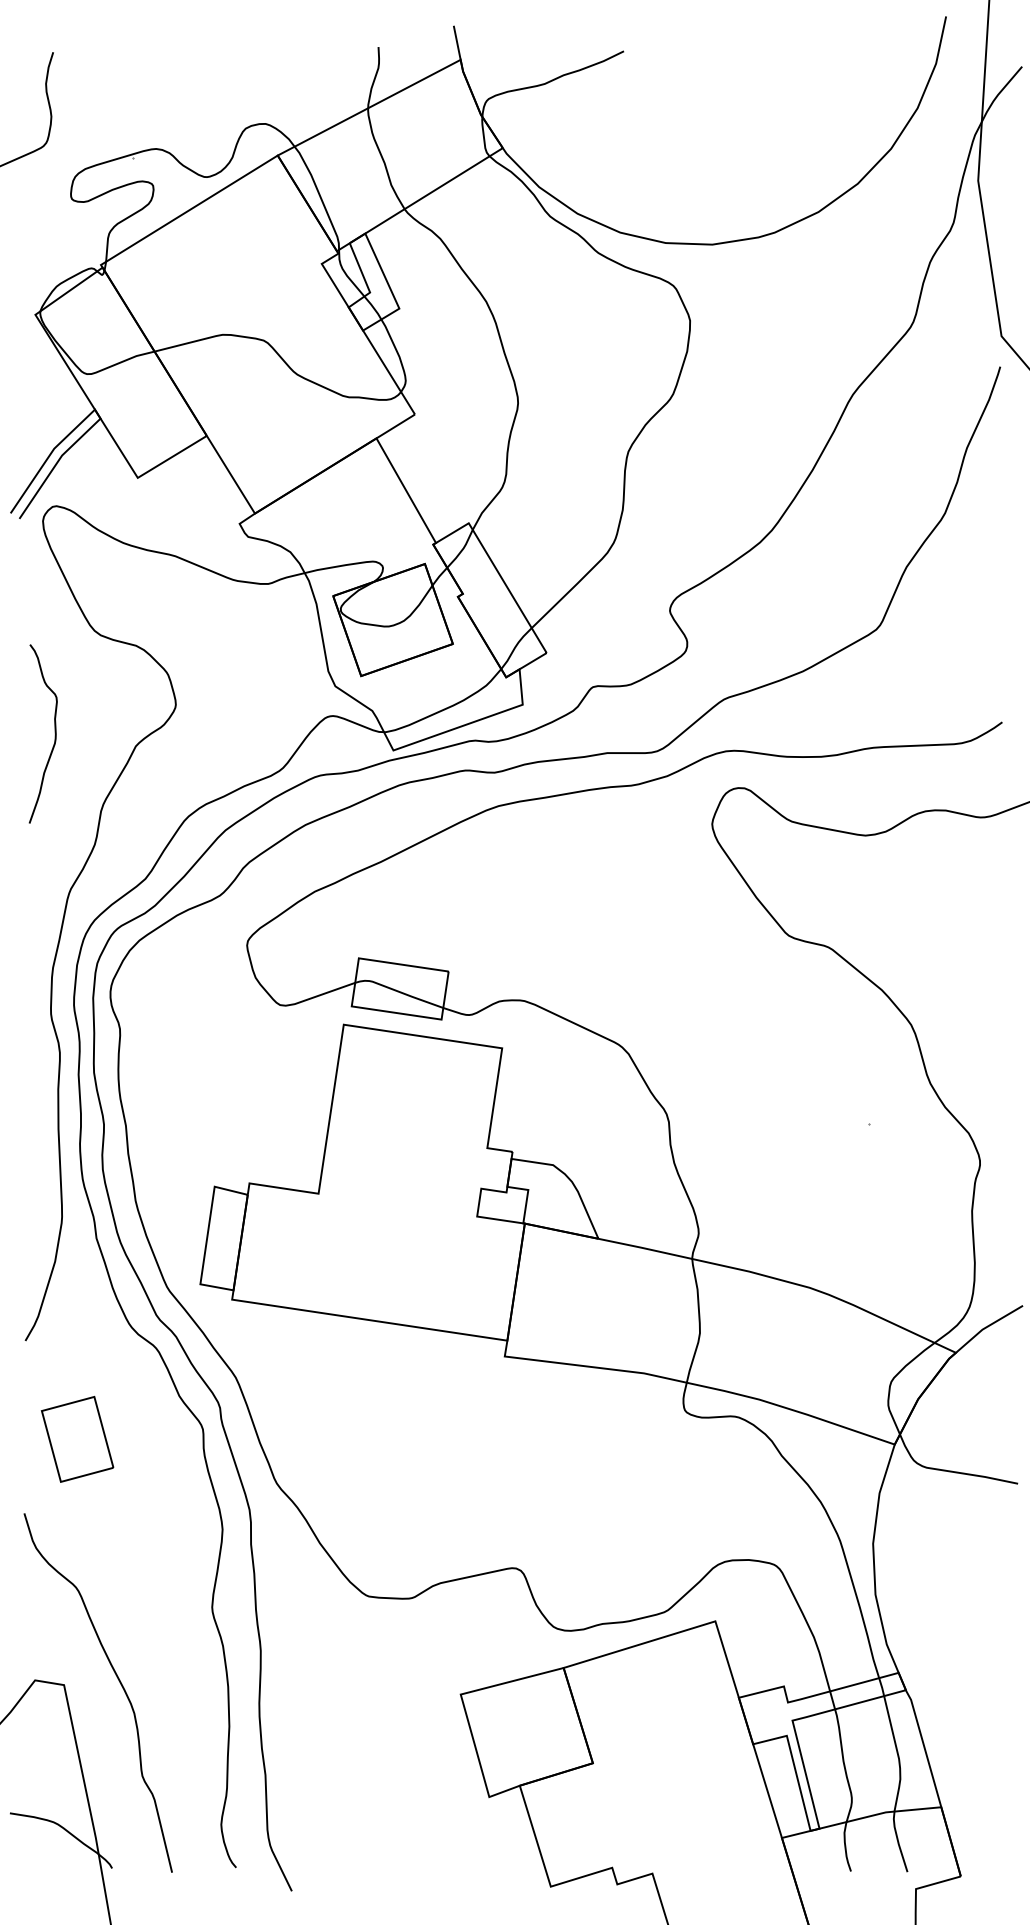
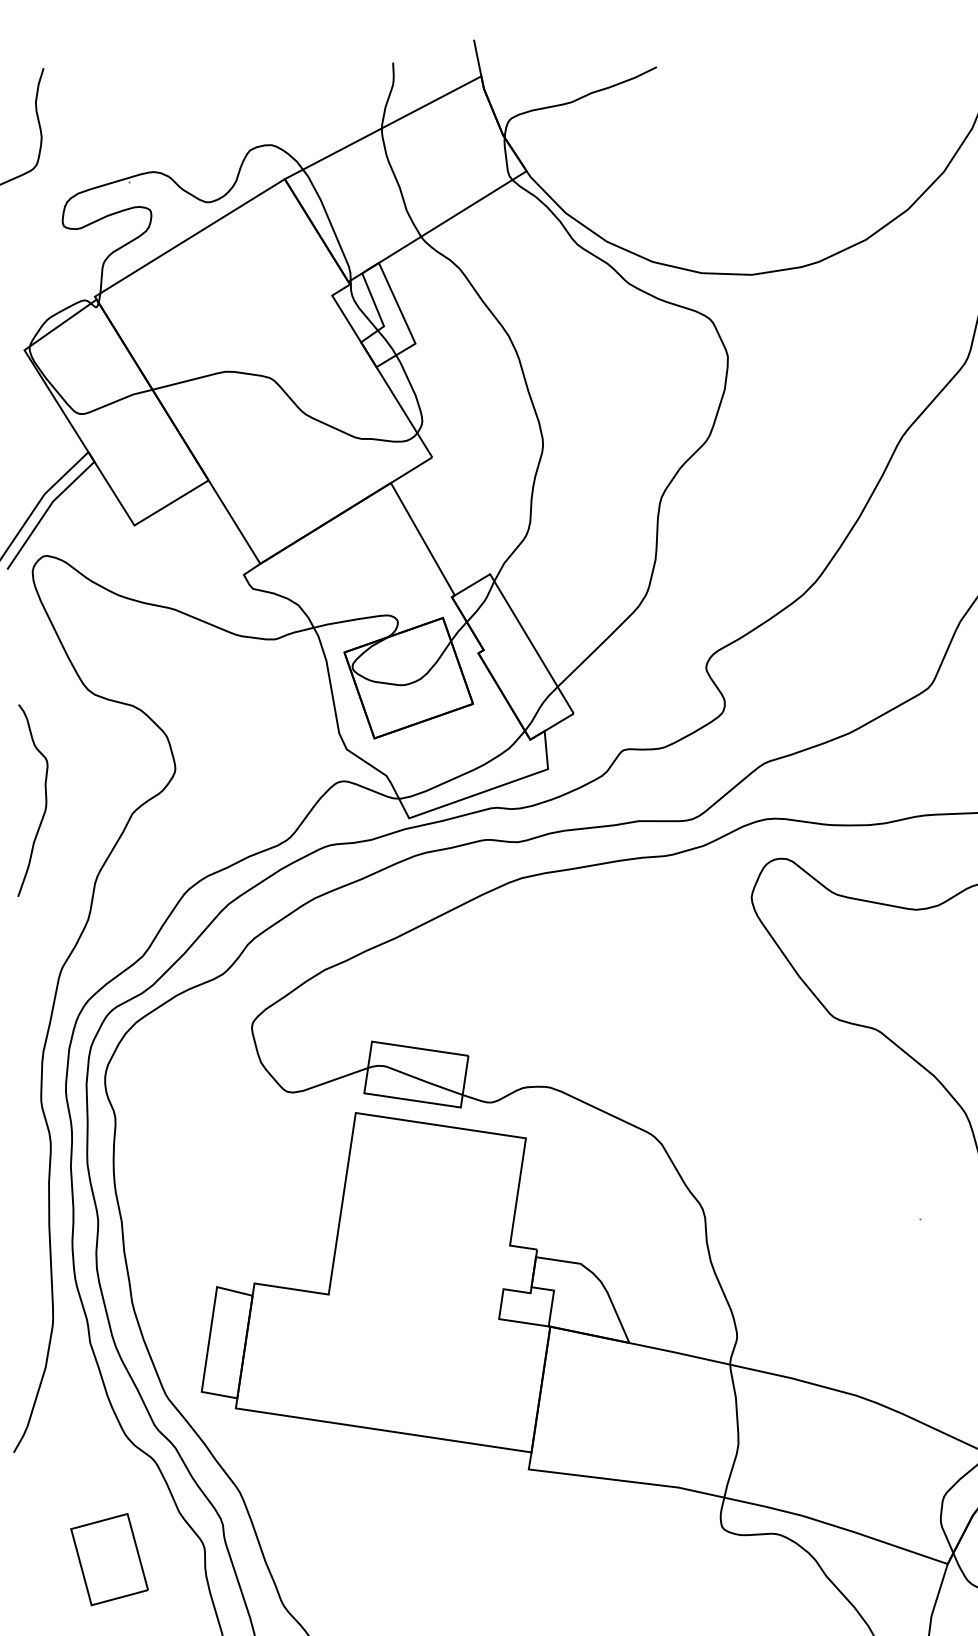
part: (77, 1438) -> (109, 1558), moved

